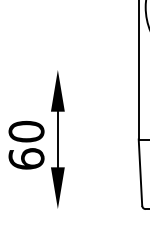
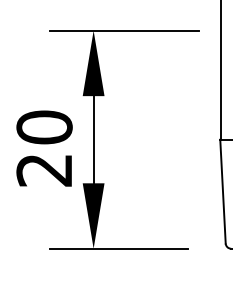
line: (77, 69) -> (124, 30), added
text: (26, 158) -> (44, 169), 60 -> 20
line: (73, 209) -> (118, 249), added

